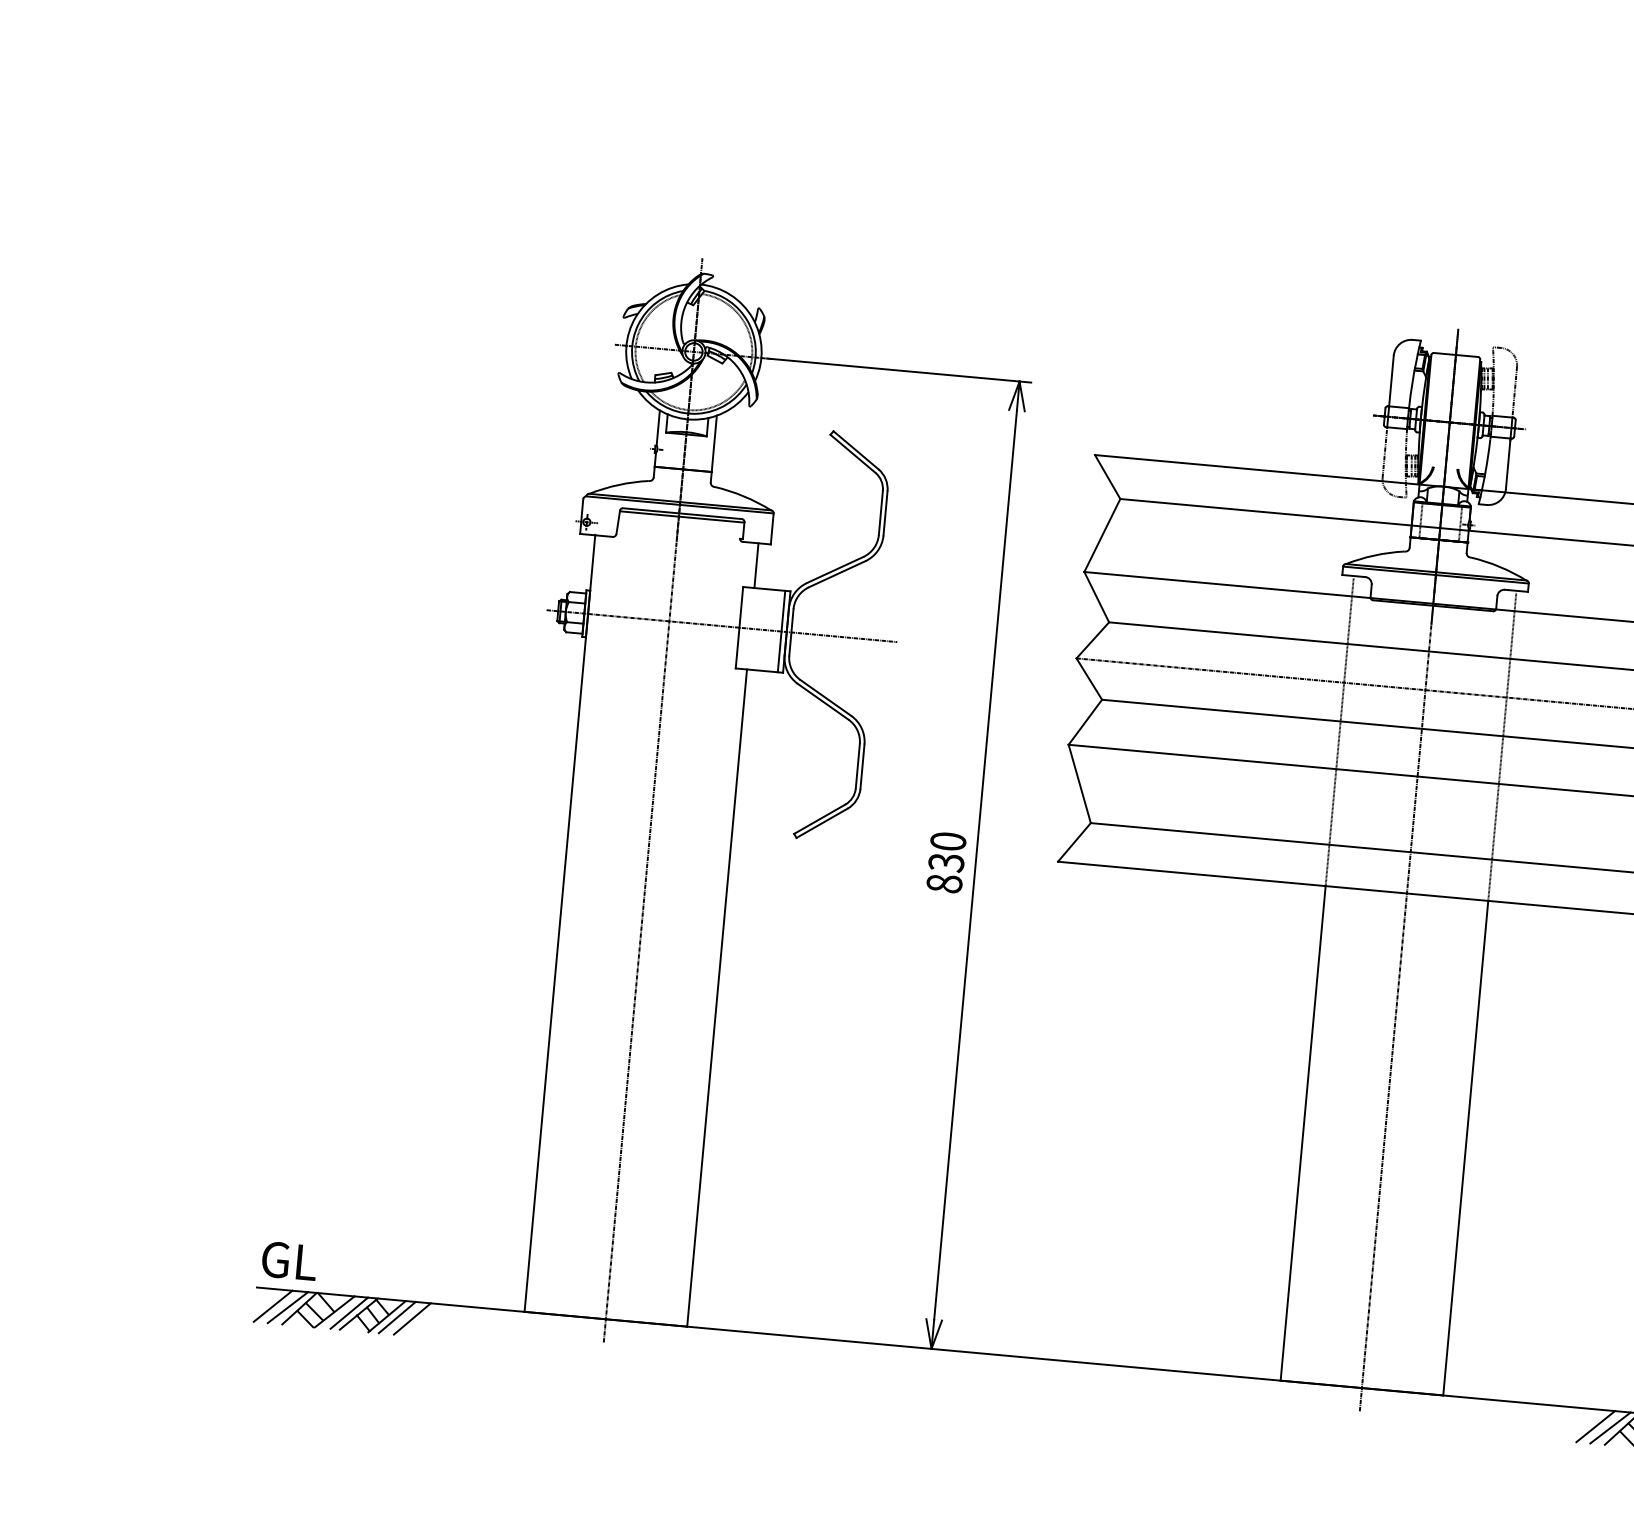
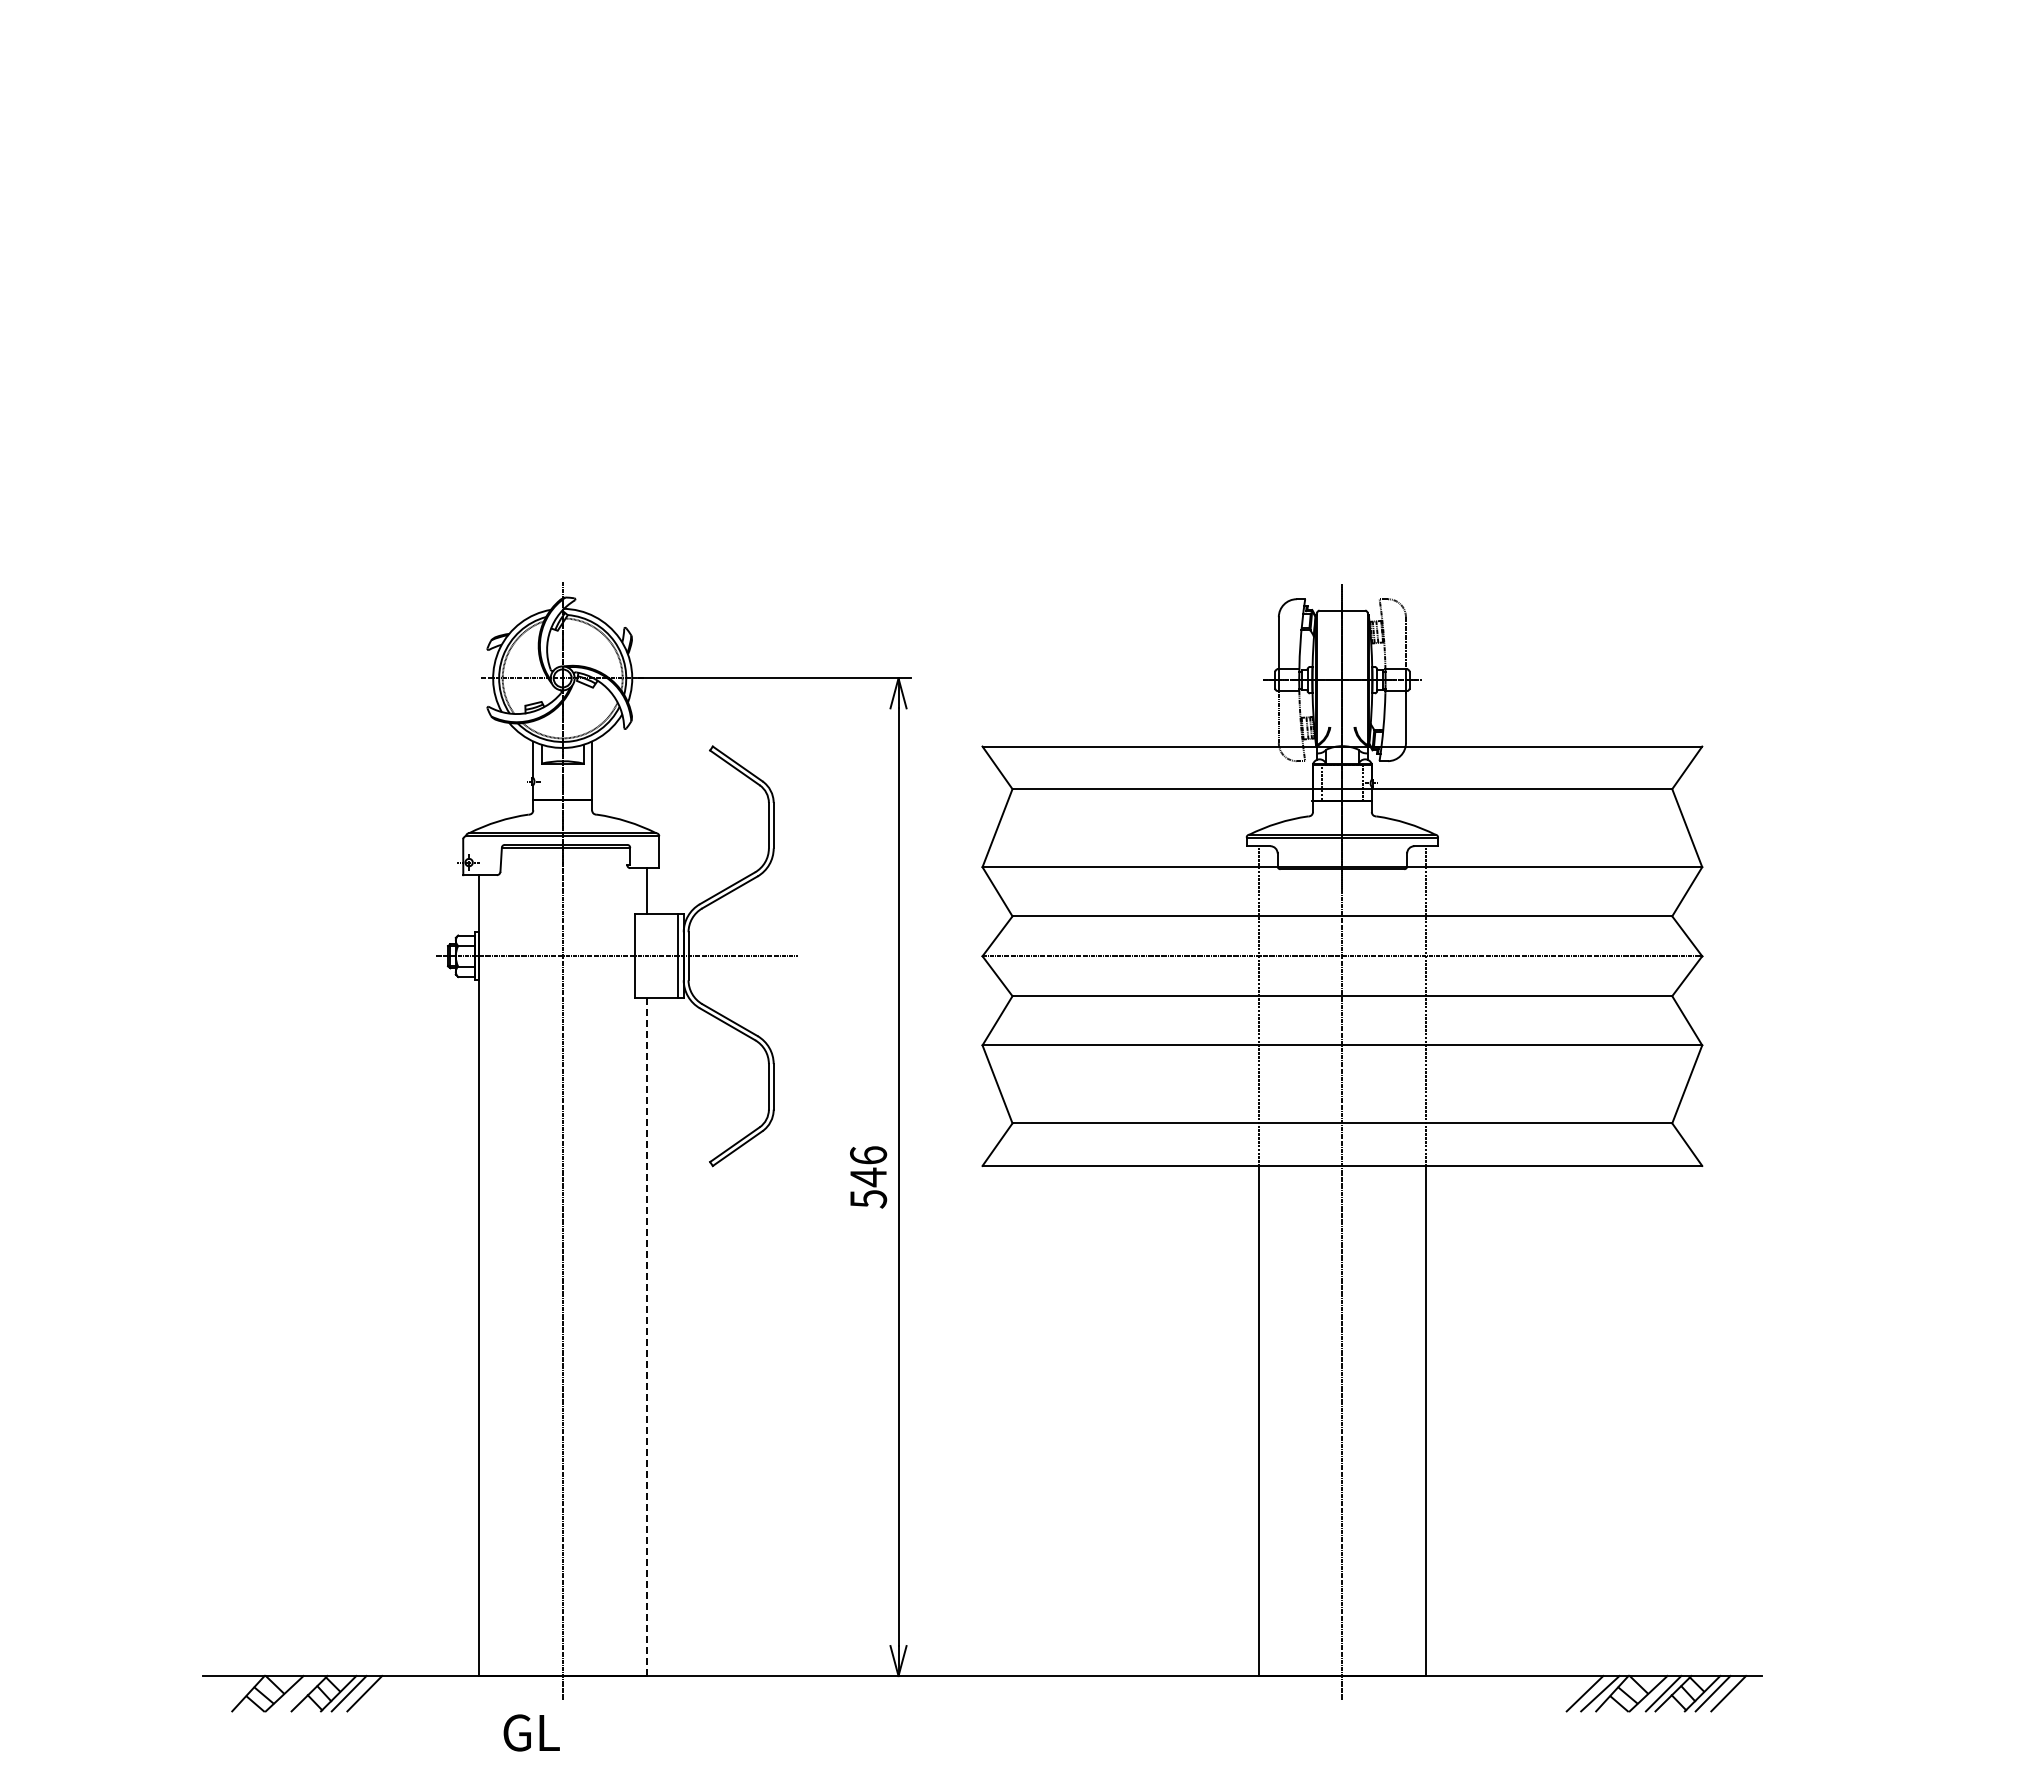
text: (946, 862) -> (868, 1177), 830 -> 546
line: (717, 998) -> (646, 1337), solid -> dashed
text: (289, 1260) -> (531, 1732), moved
line: (272, 1306) -> (220, 1693), removed
line: (288, 1307) -> (236, 1693), removed
line: (349, 1313) -> (299, 1693), removed

